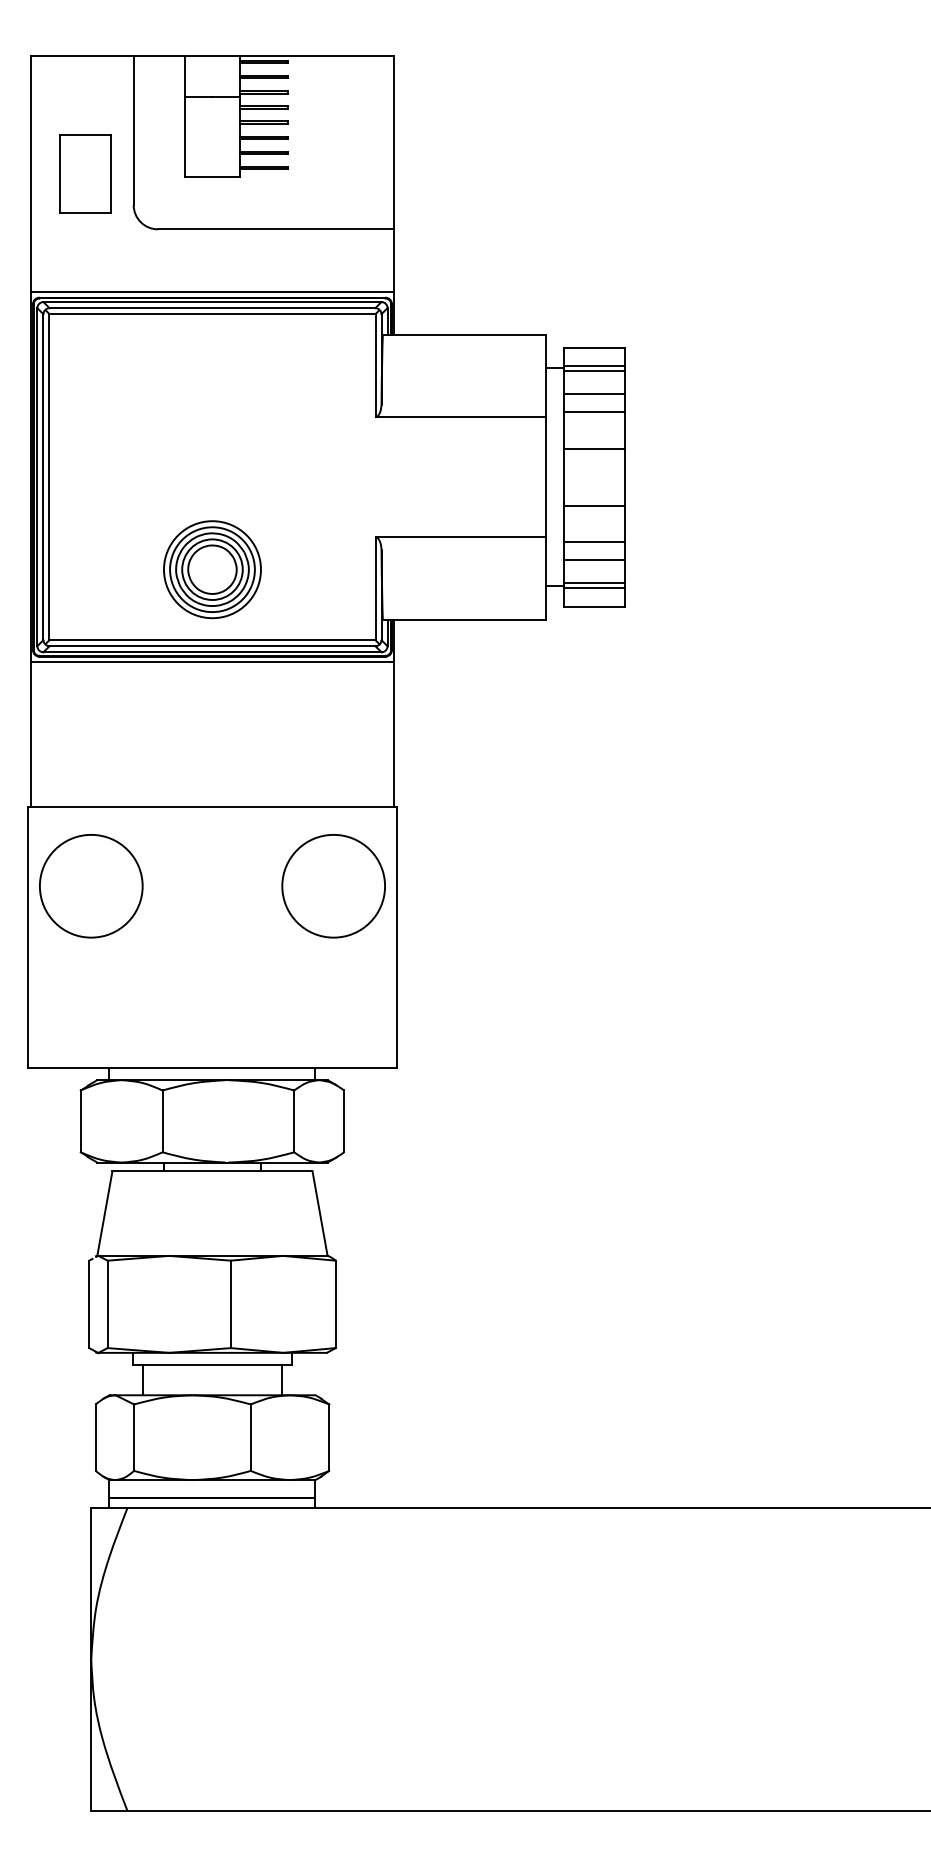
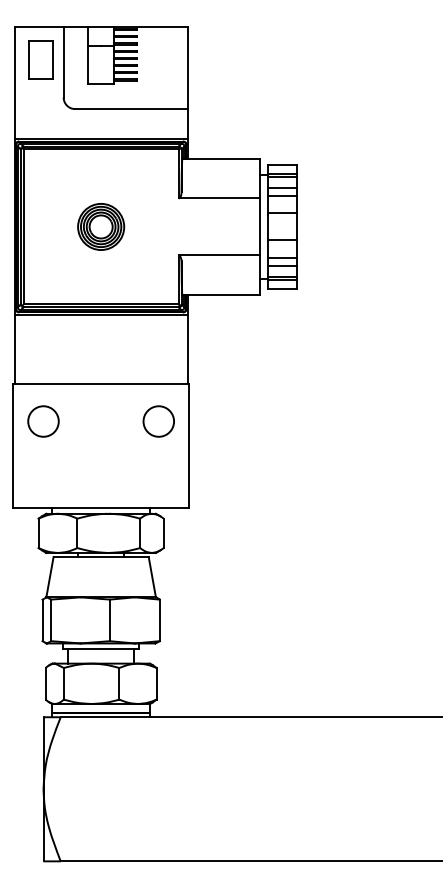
part: (84, 173) -> (40, 59), moved
part: (213, 568) -> (101, 226), moved
circle: (91, 886) -> (43, 421), size x0.62
circle: (333, 886) -> (158, 421), size x0.62

